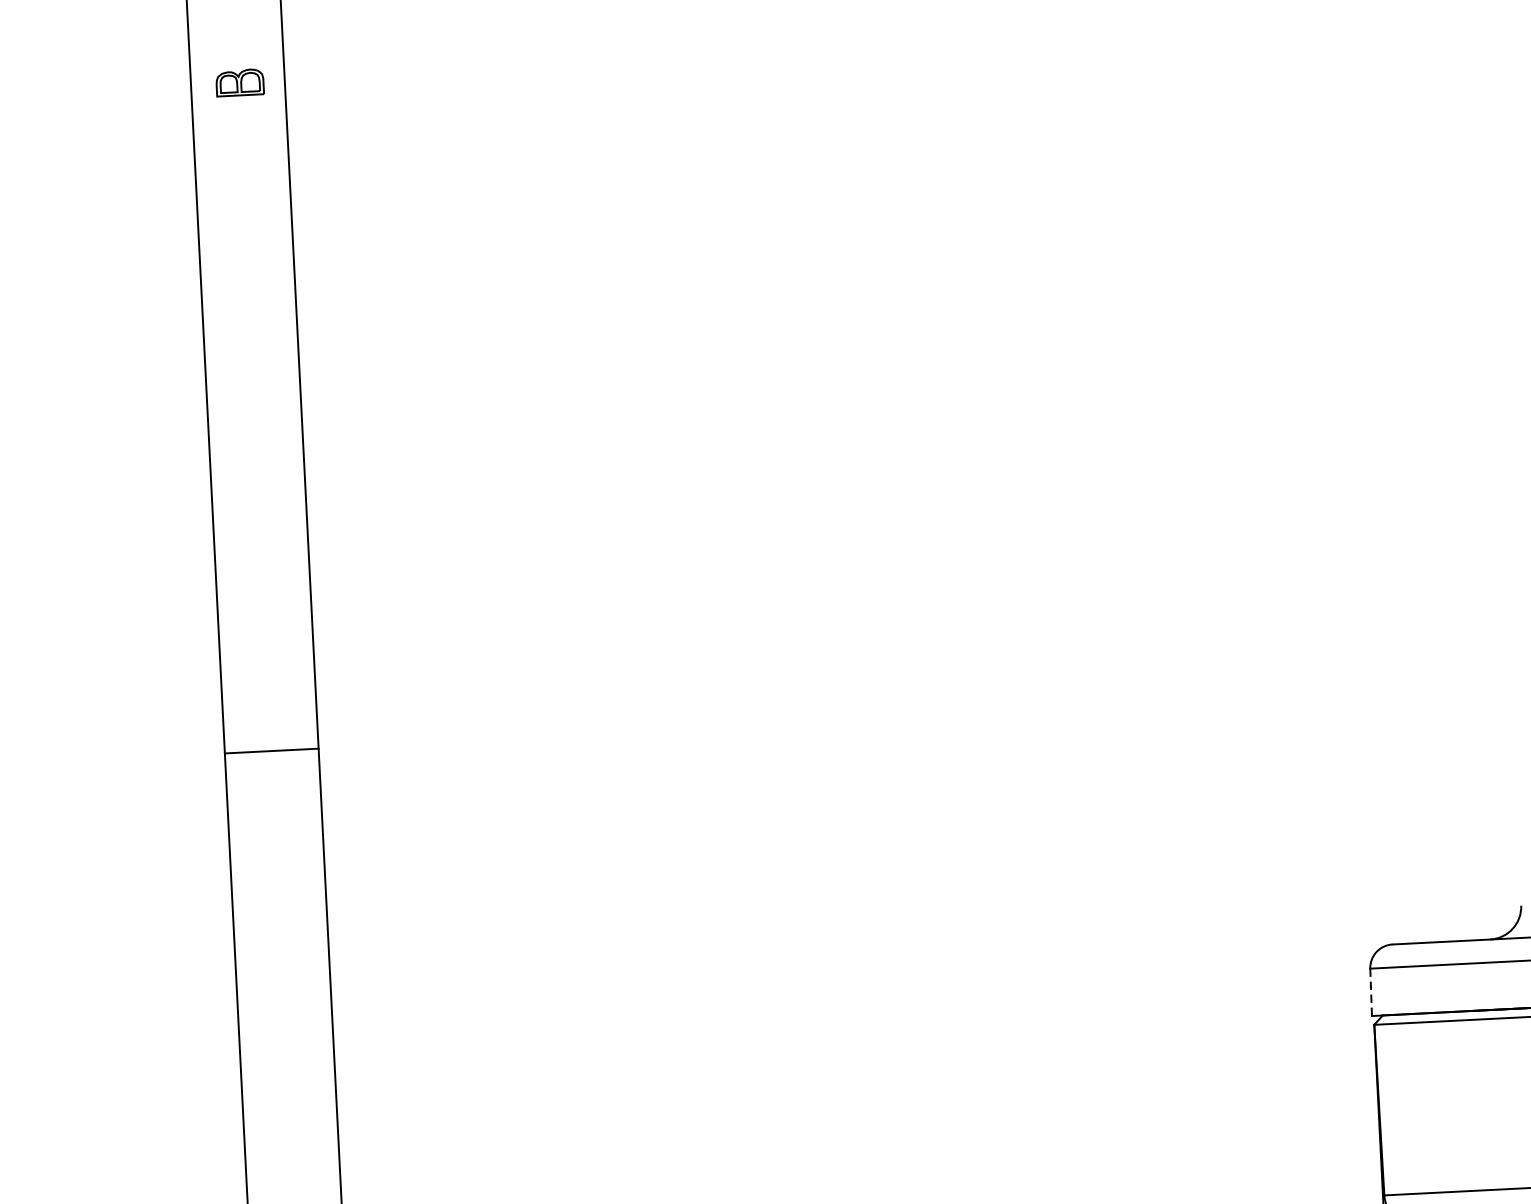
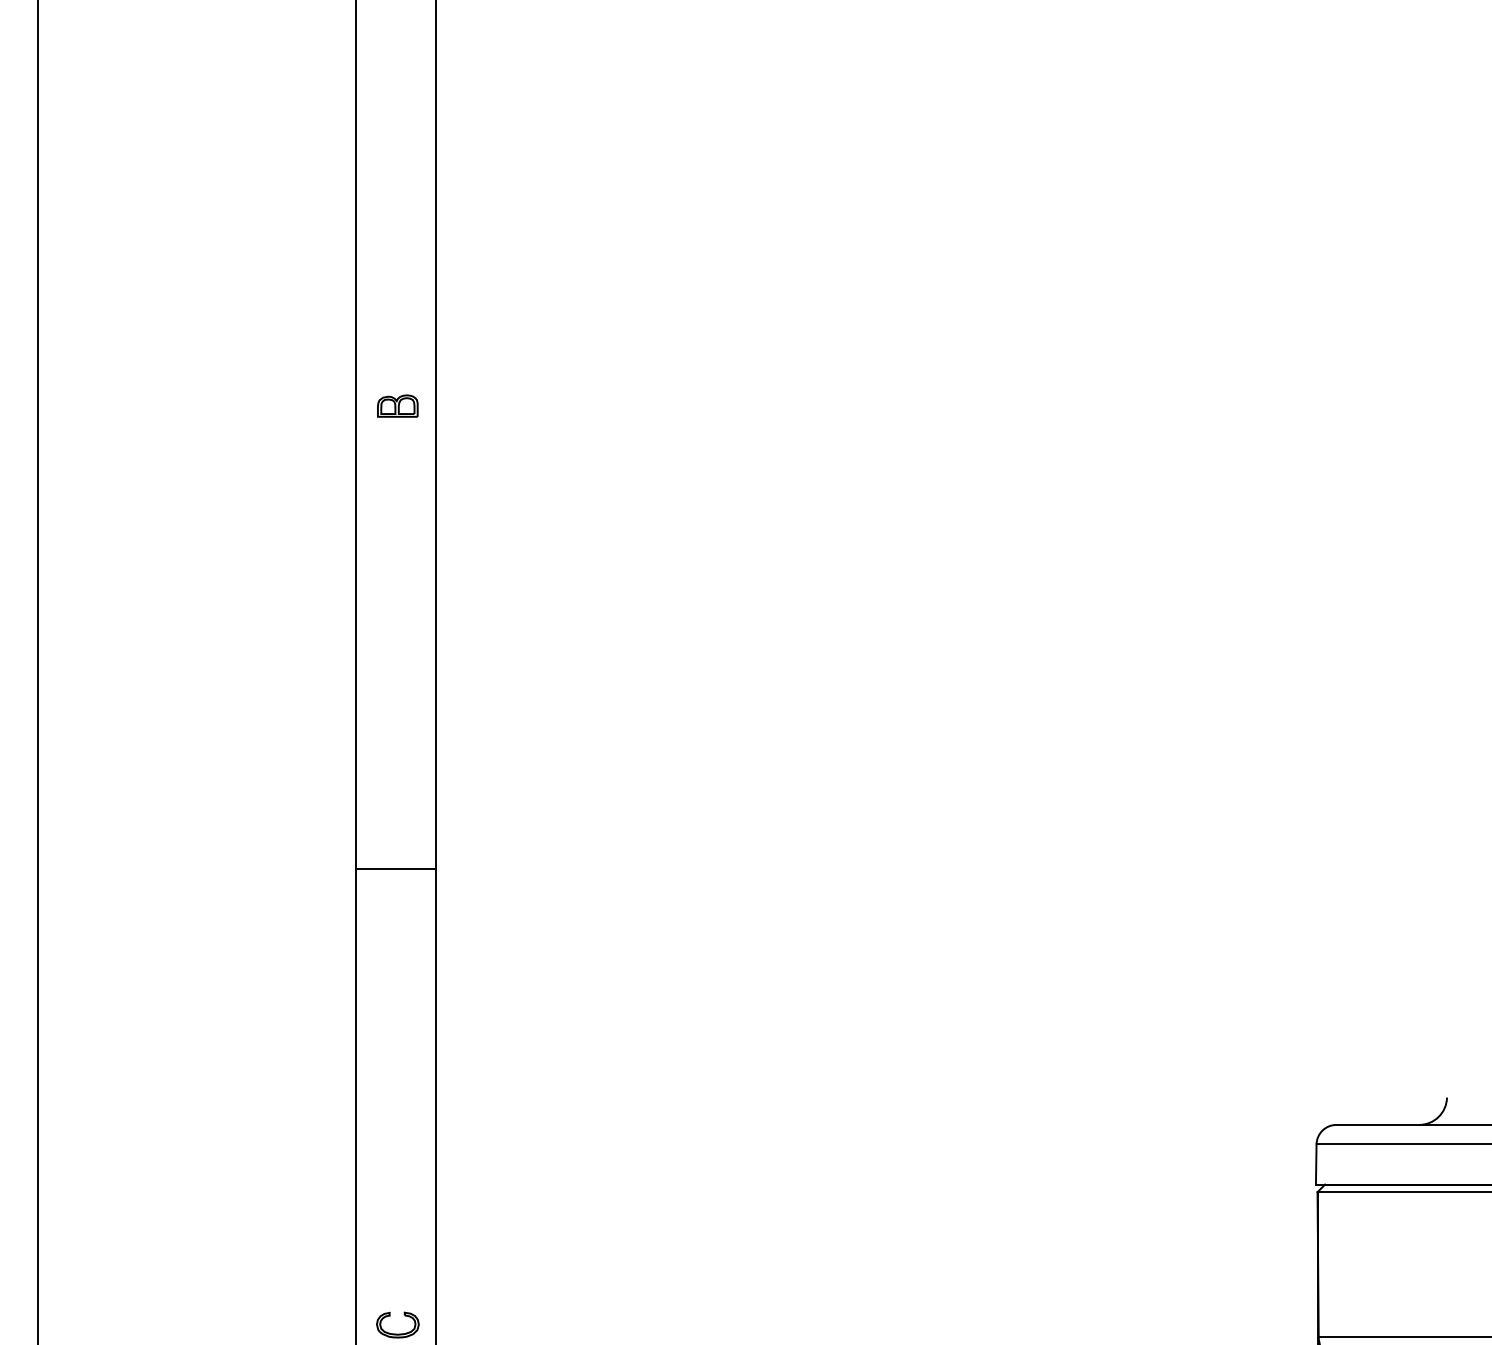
part: (239, 82) -> (397, 405), moved
line: (271, 751) -> (395, 869), moved
line: (1371, 993) -> (1316, 1165), dashed -> solid

